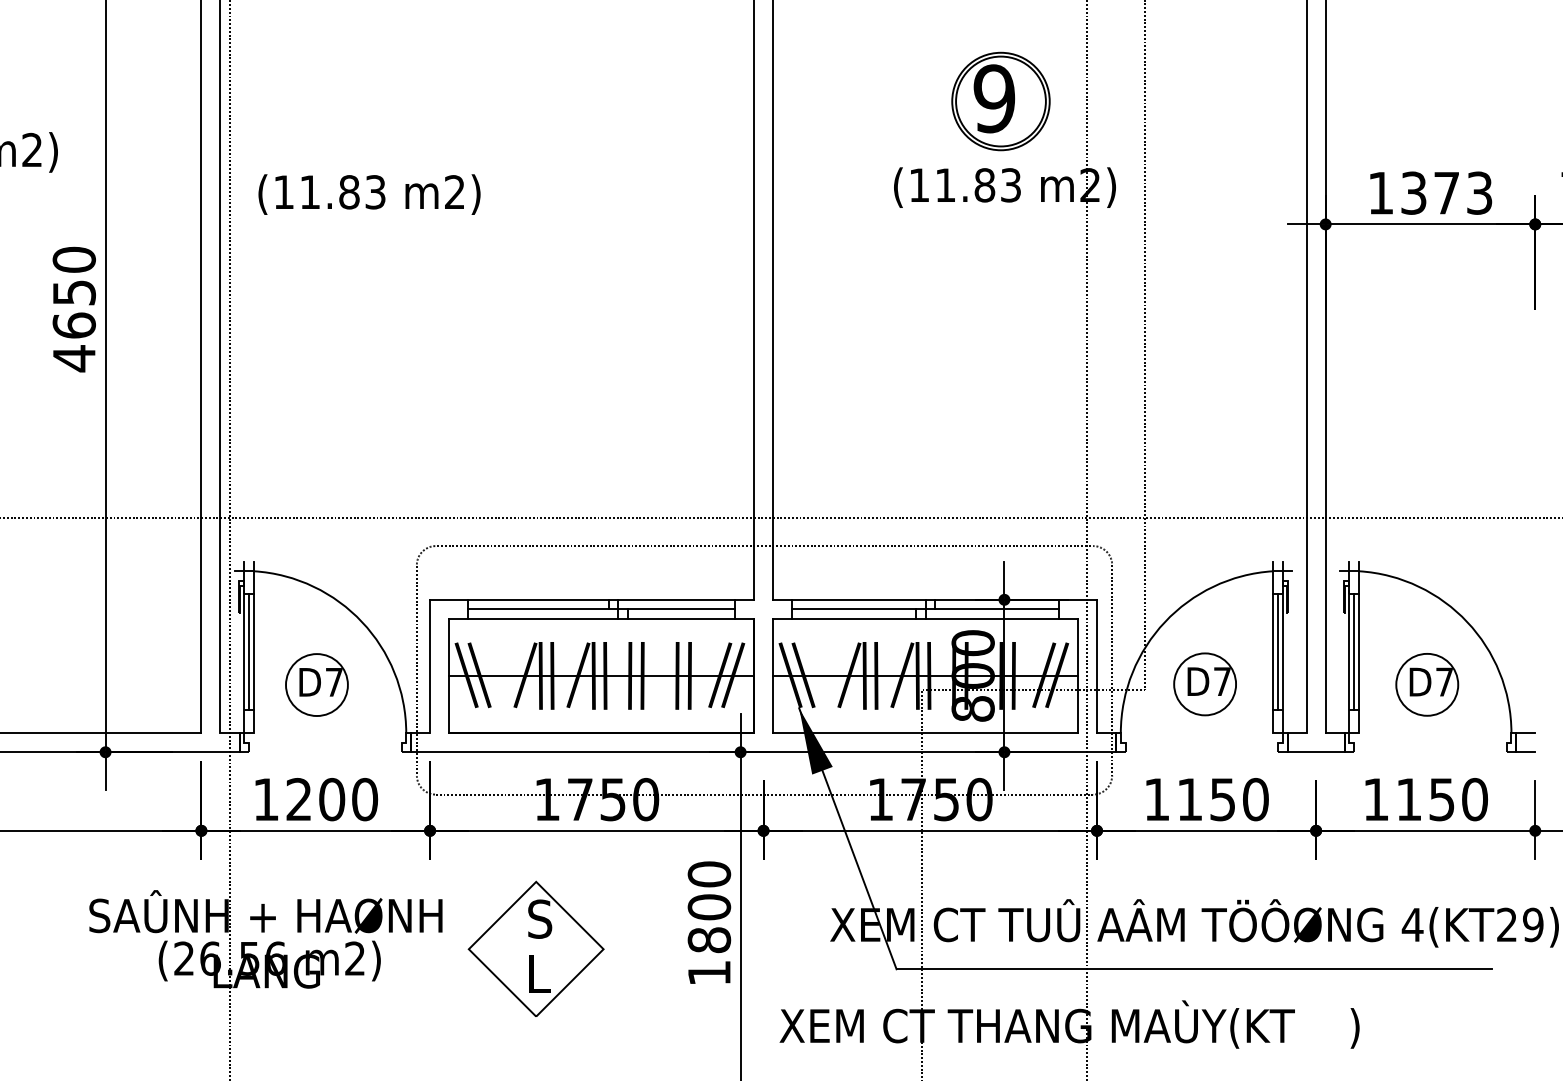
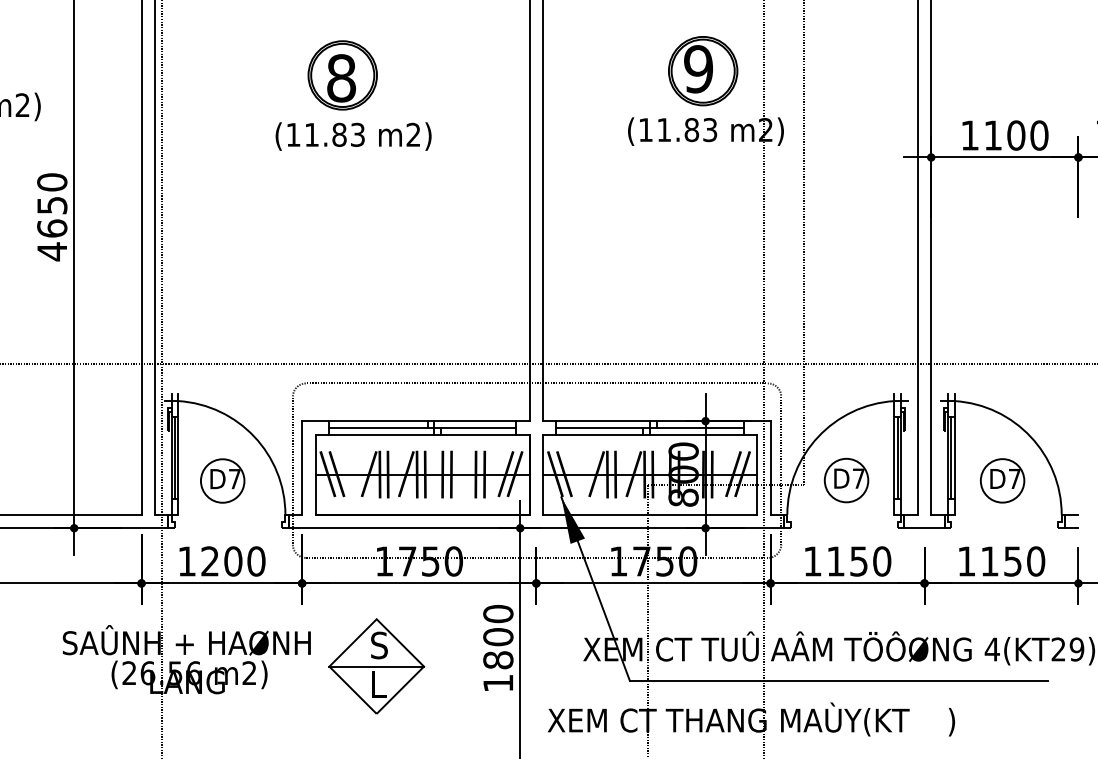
part: (487, 107) -> (342, 75), added
text: (1447, 193) -> (1016, 135), 1373 -> 1100
text: (369, 194) -> (353, 136), moved
line: (535, 949) -> (376, 666), added

